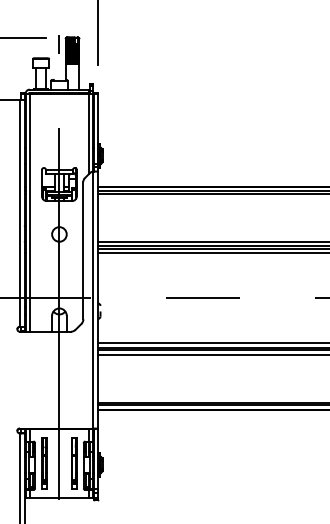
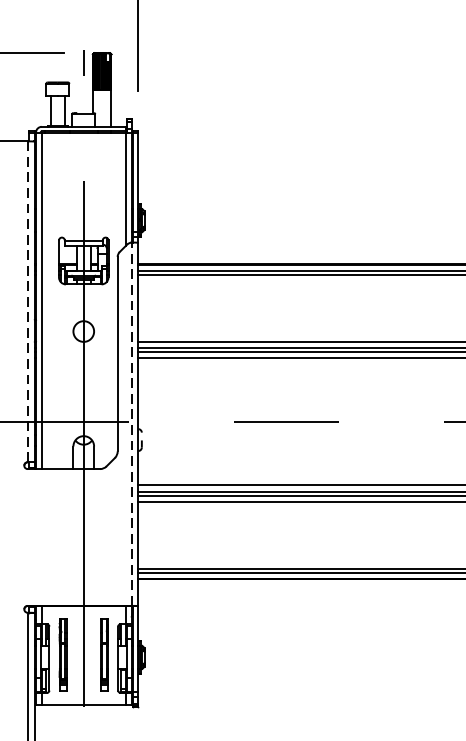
line: (19, 212) -> (27, 300), solid -> dashed
line: (93, 299) -> (131, 423), solid -> dashed

